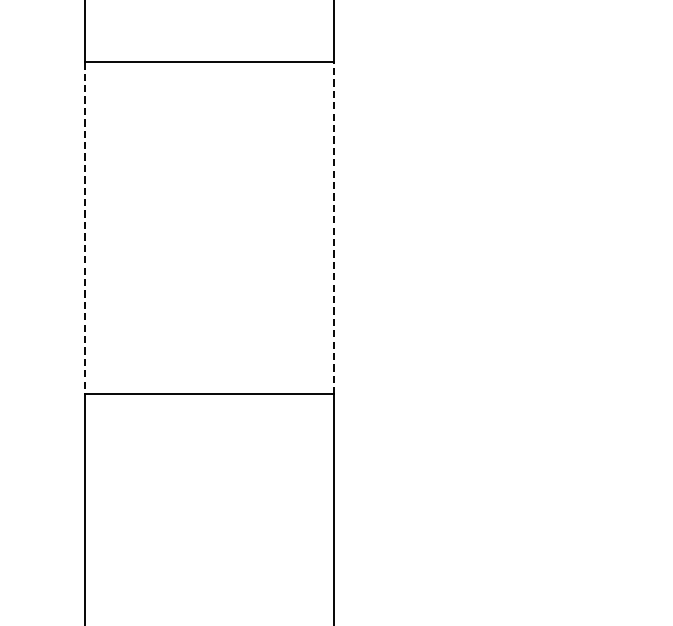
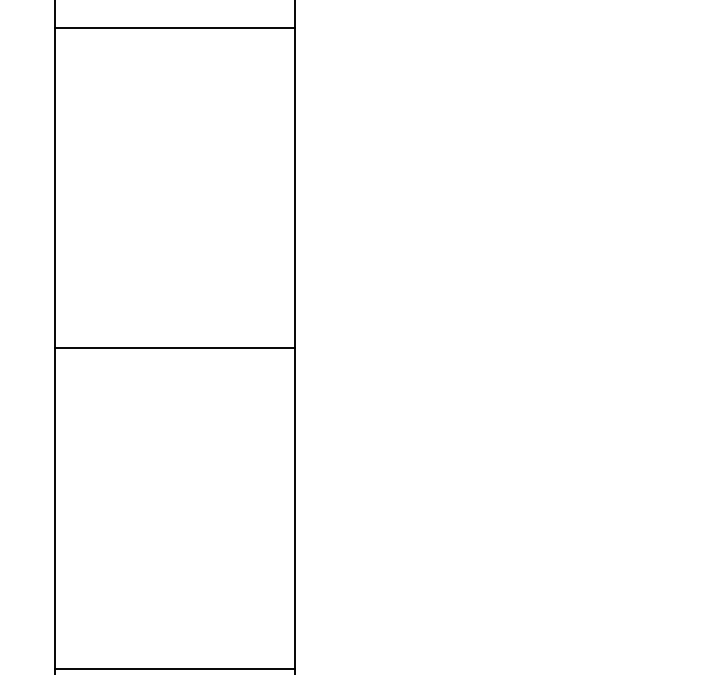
line: (334, 227) -> (295, 187), dashed -> solid
line: (85, 228) -> (55, 188), dashed -> solid

